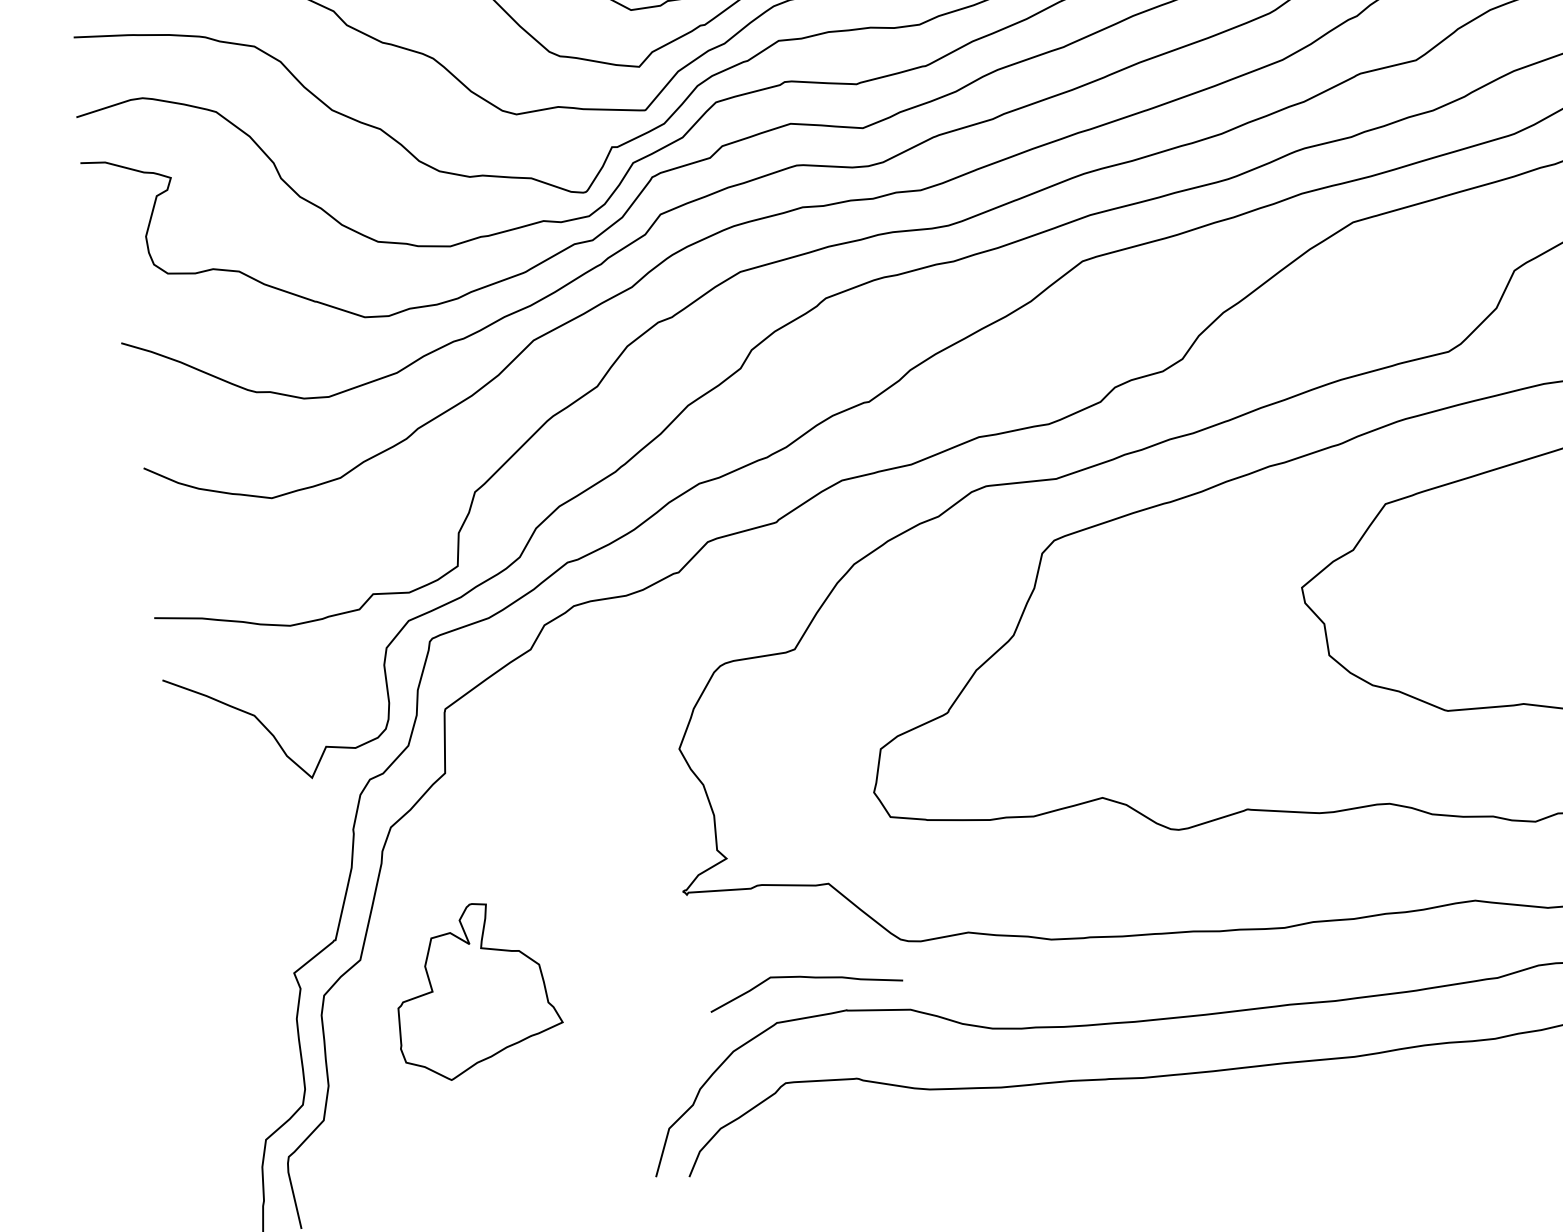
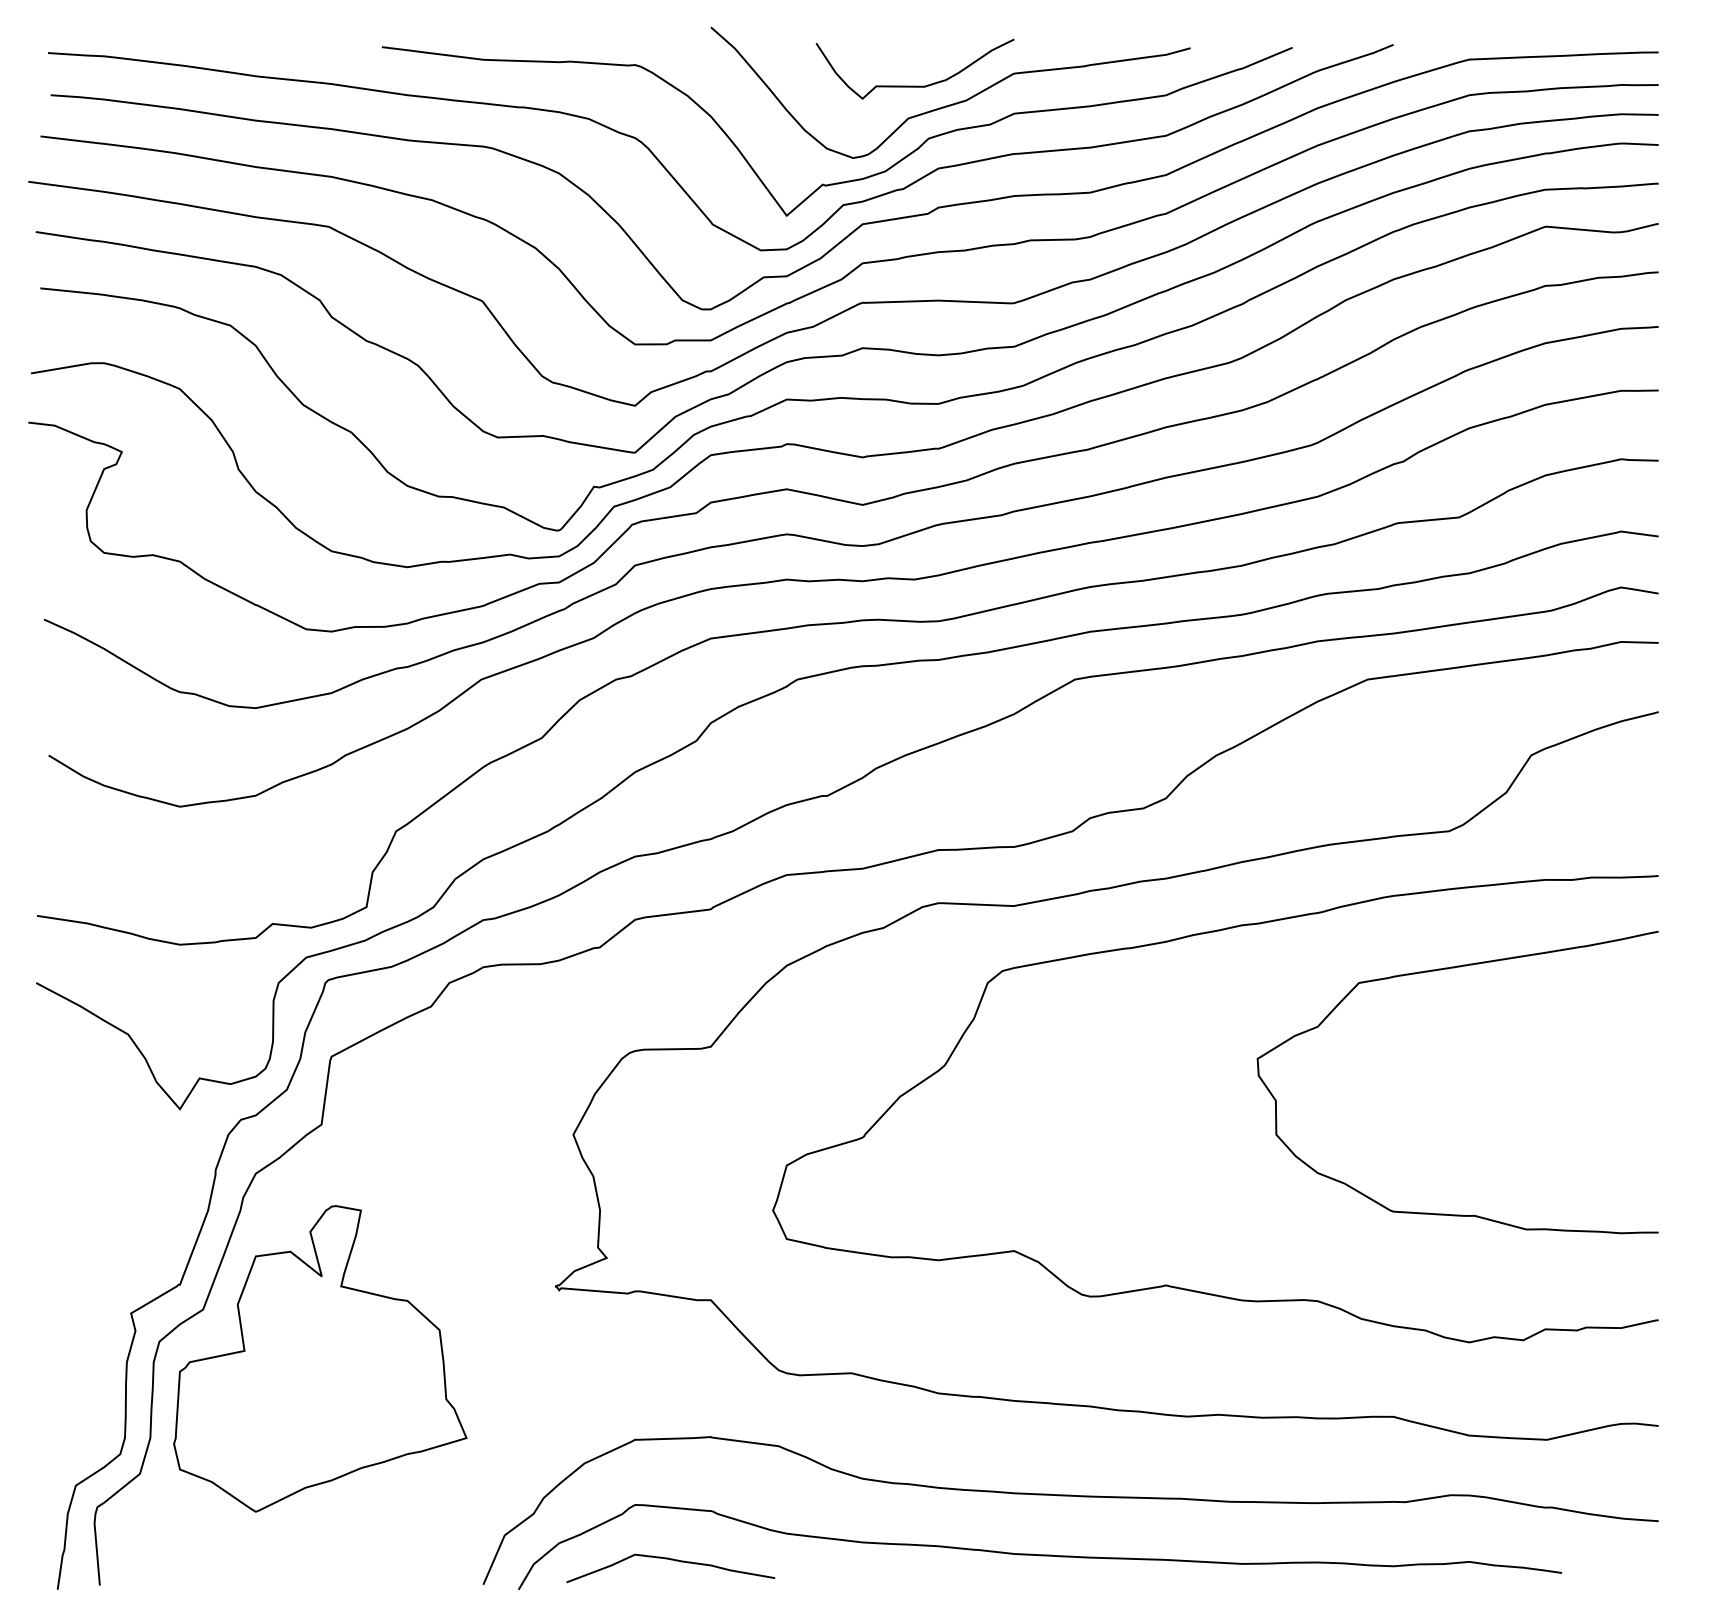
curve: (804, 978) -> (670, 1560), moved
part: (475, 989) -> (320, 1358), size x1.67

